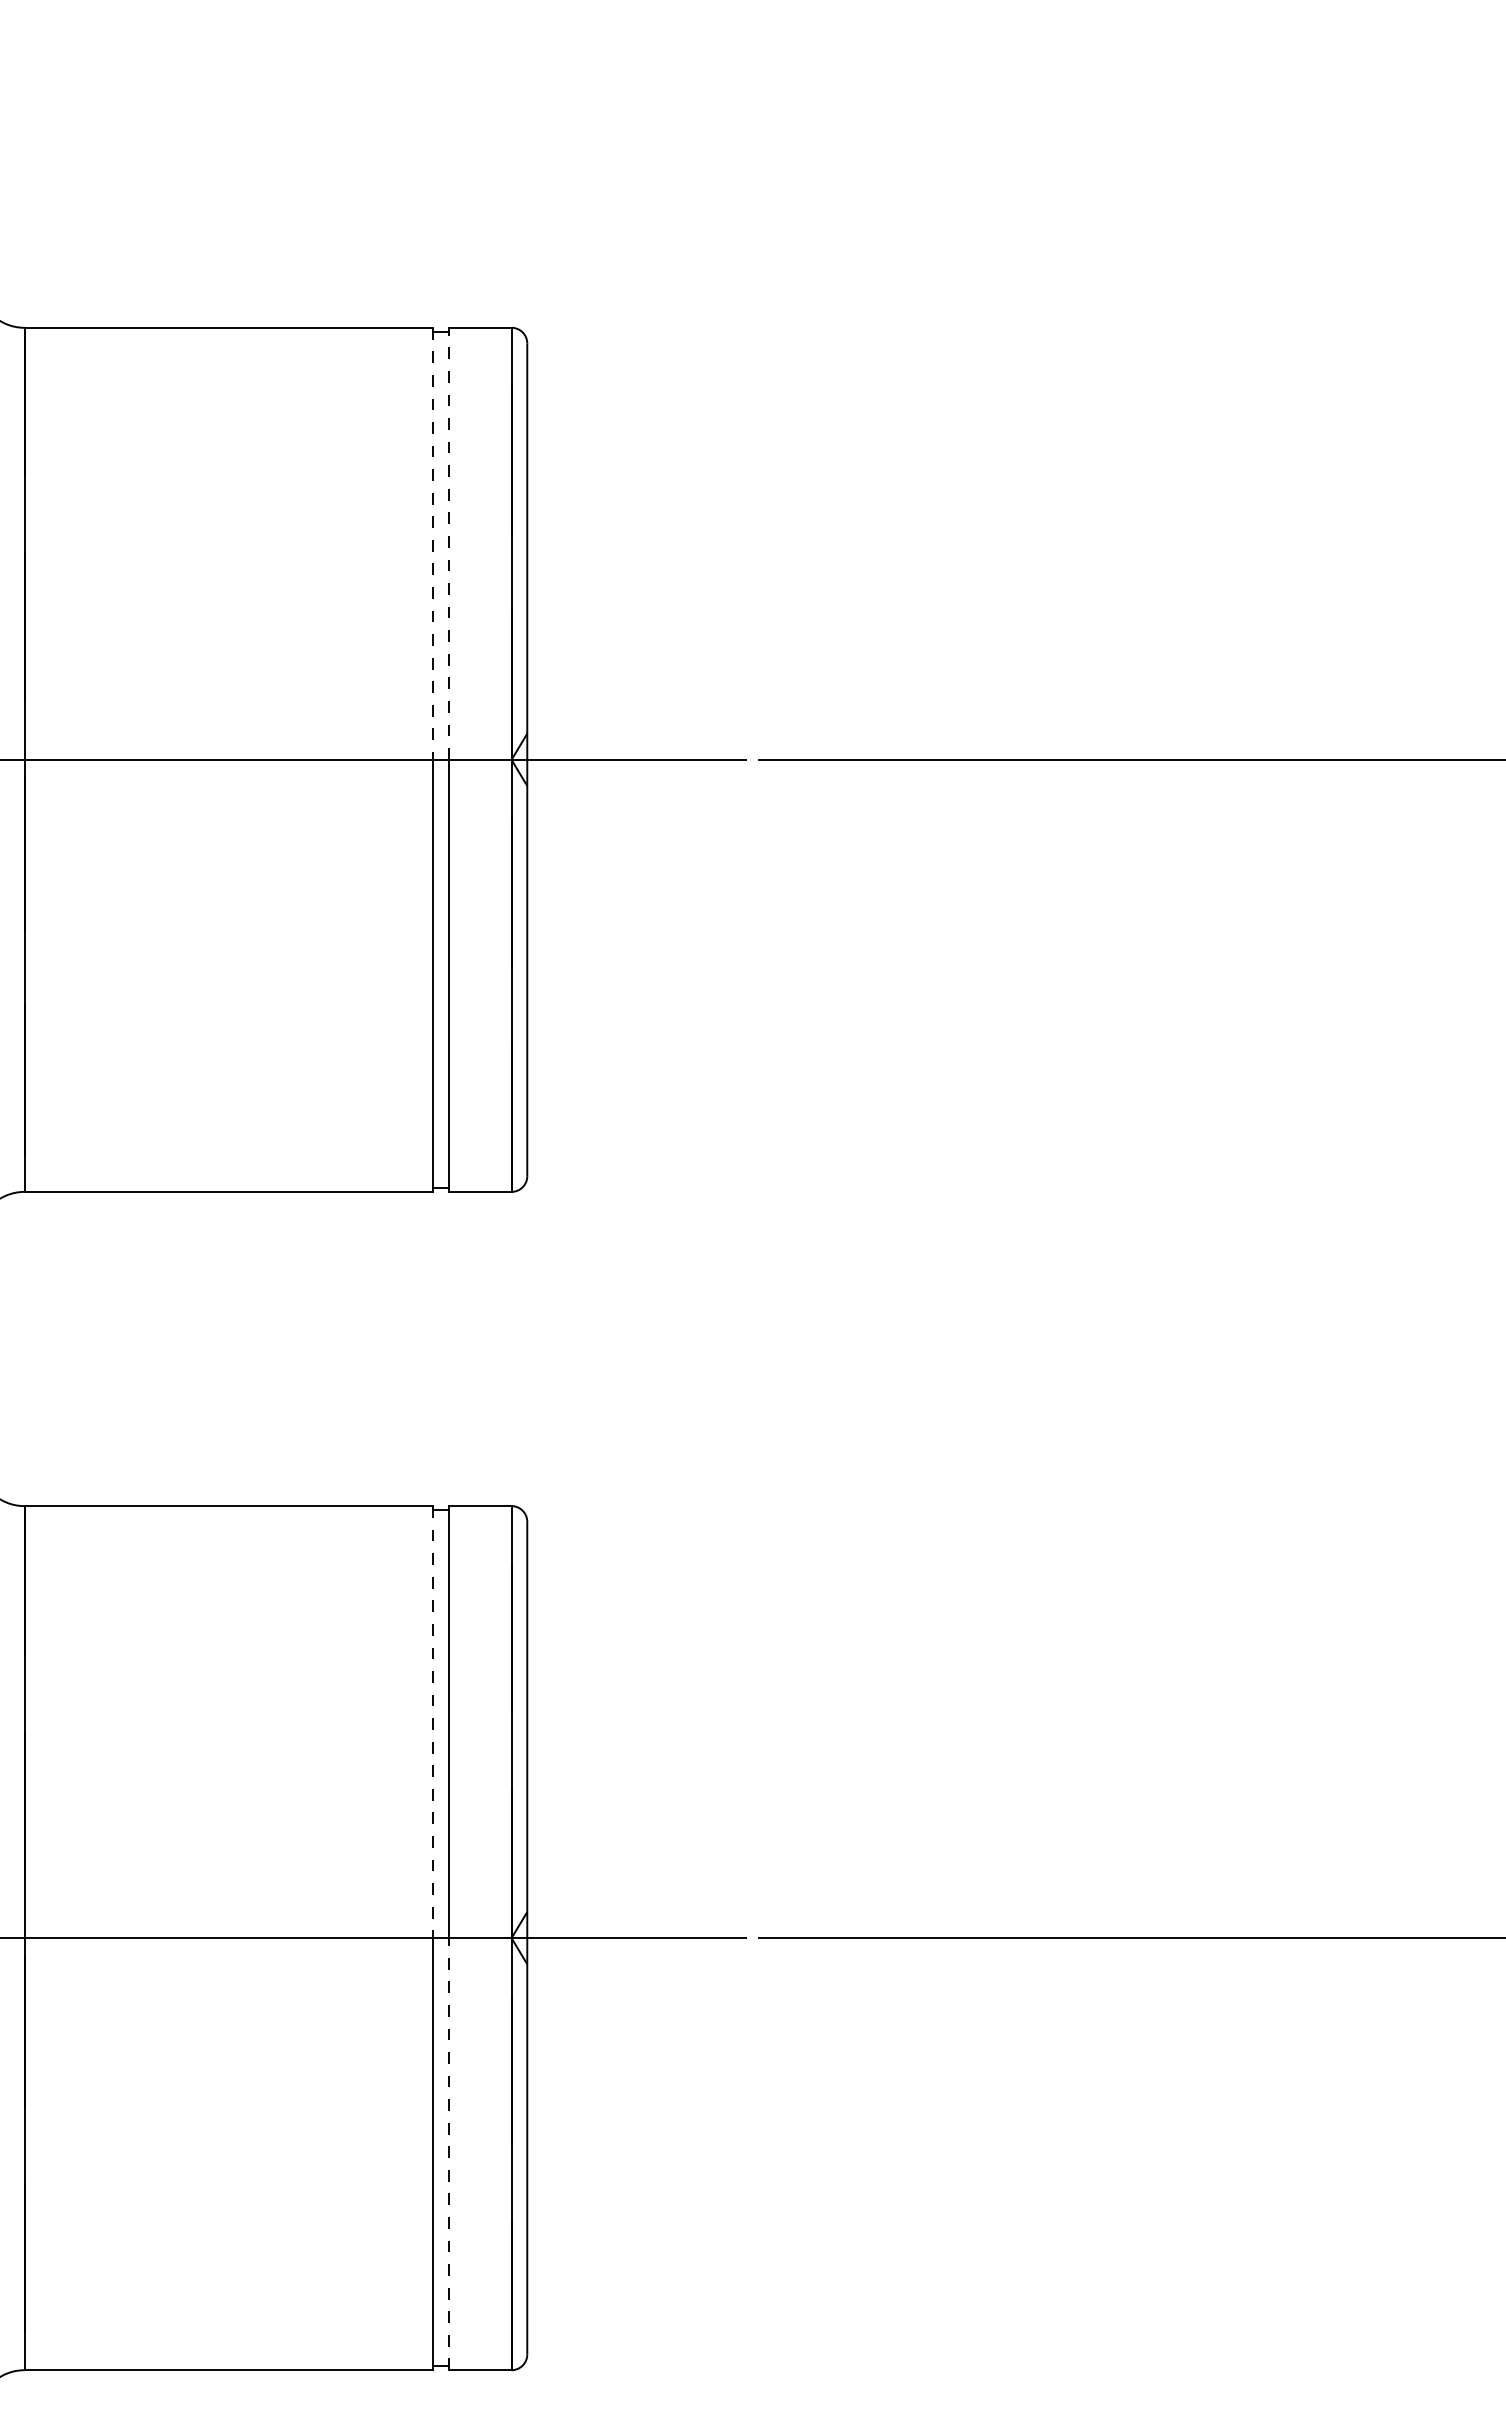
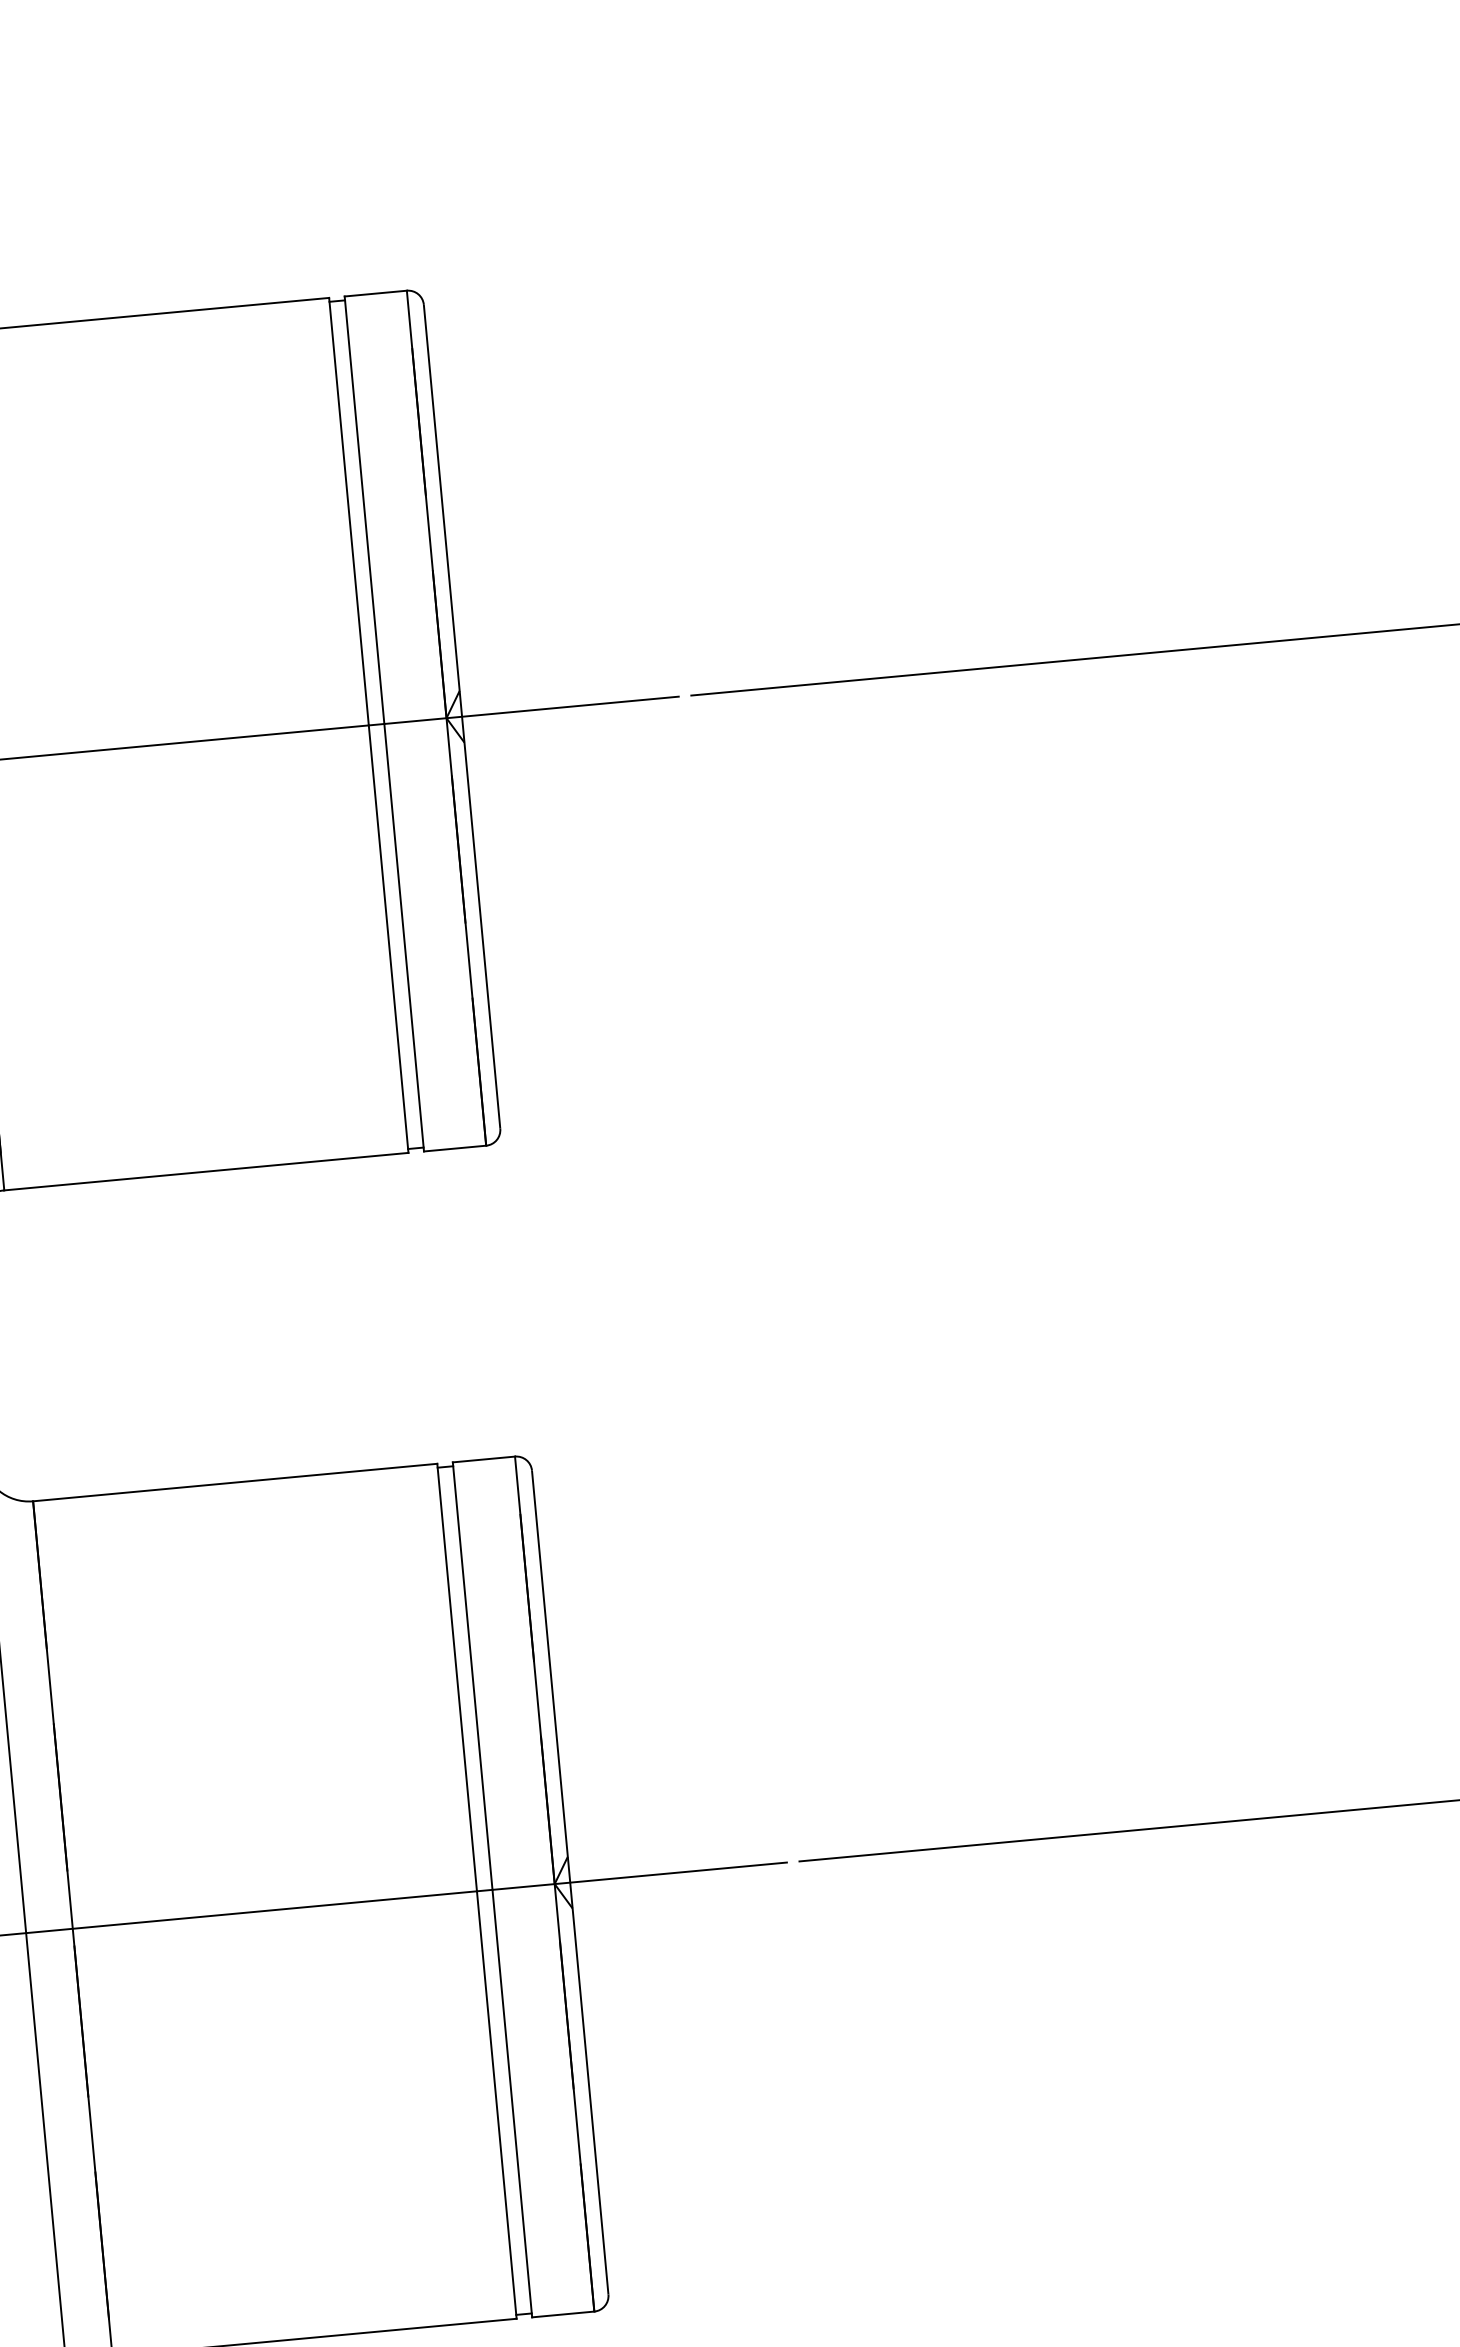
line: (448, 543) -> (364, 509), dashed -> solid
line: (433, 544) -> (349, 512), dashed -> solid
line: (433, 1722) -> (457, 1677), dashed -> solid
line: (448, 2153) -> (512, 2102), dashed -> solid

